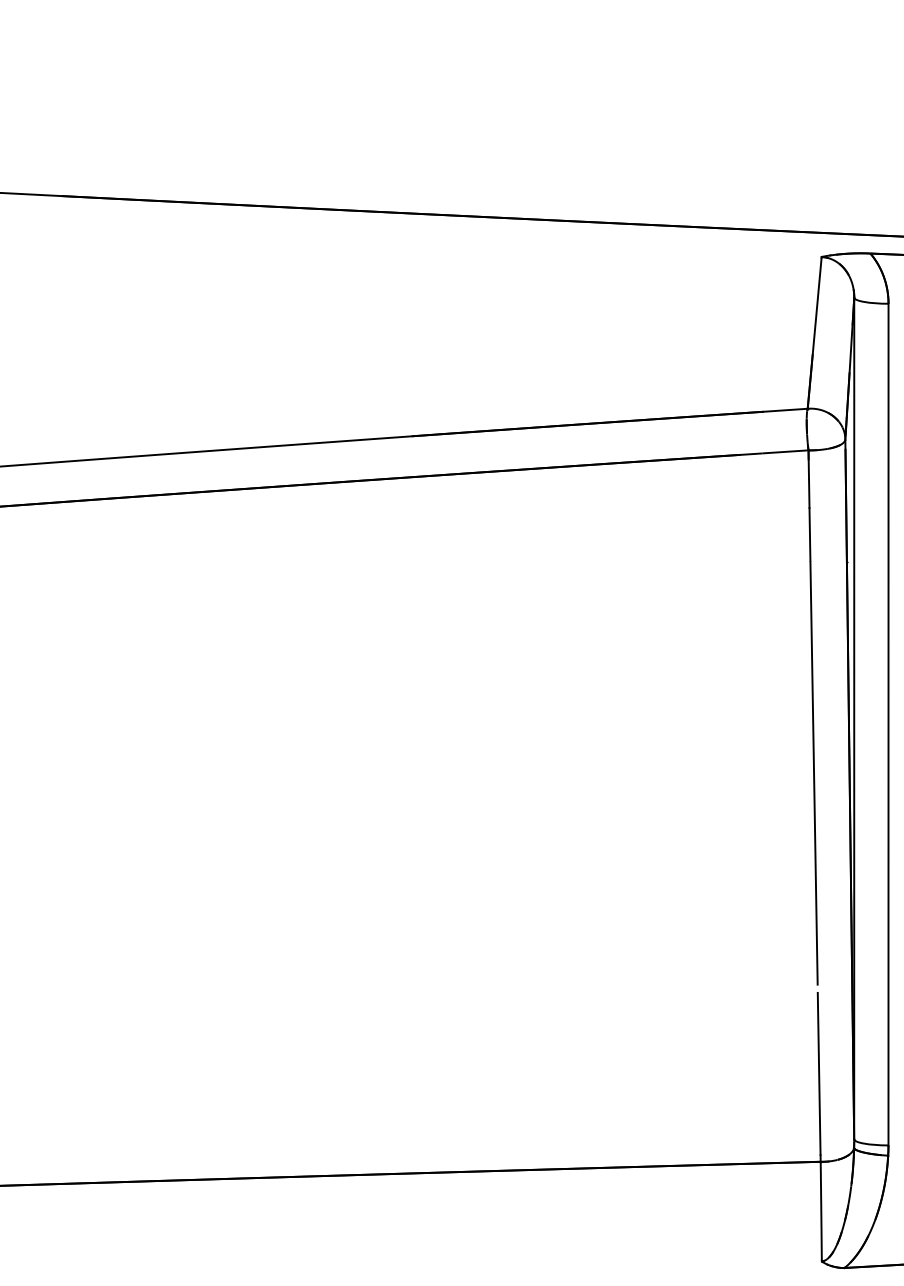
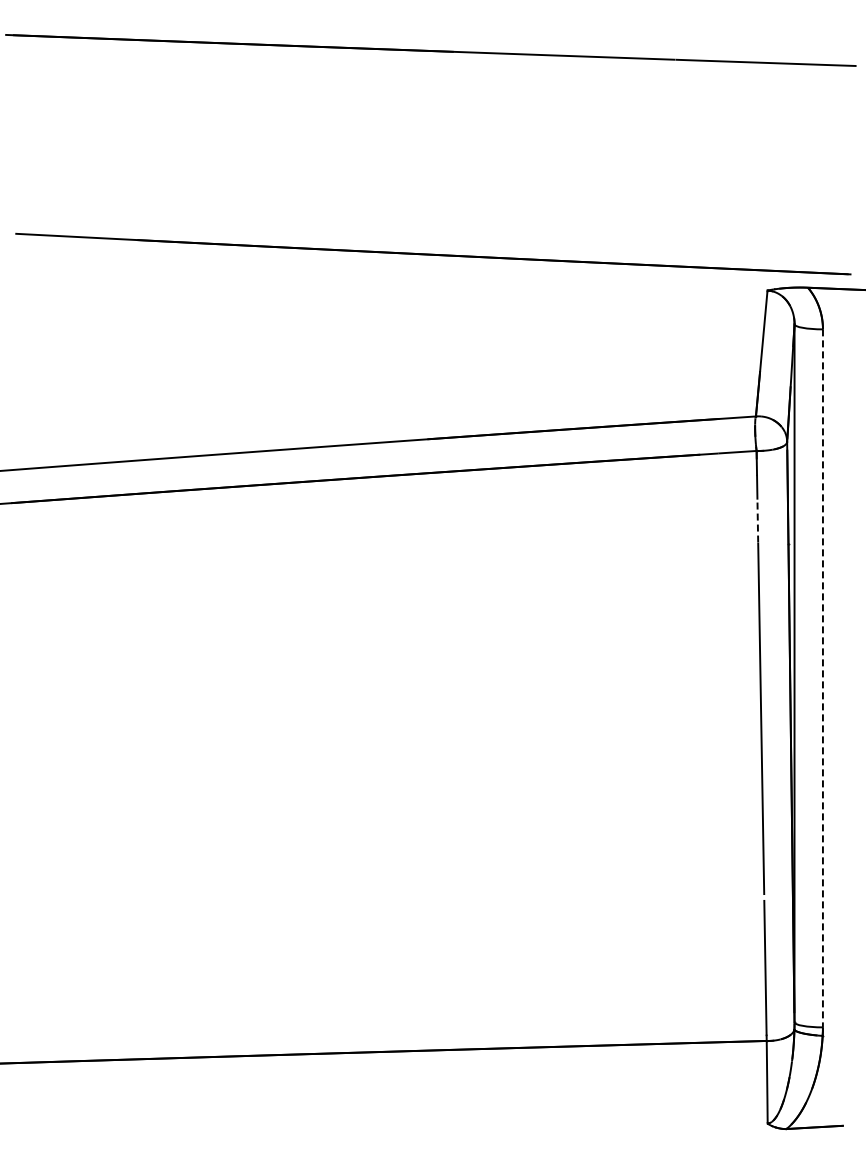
line: (809, 534) -> (757, 520), solid -> dashed
line: (887, 724) -> (822, 678), solid -> dashed

